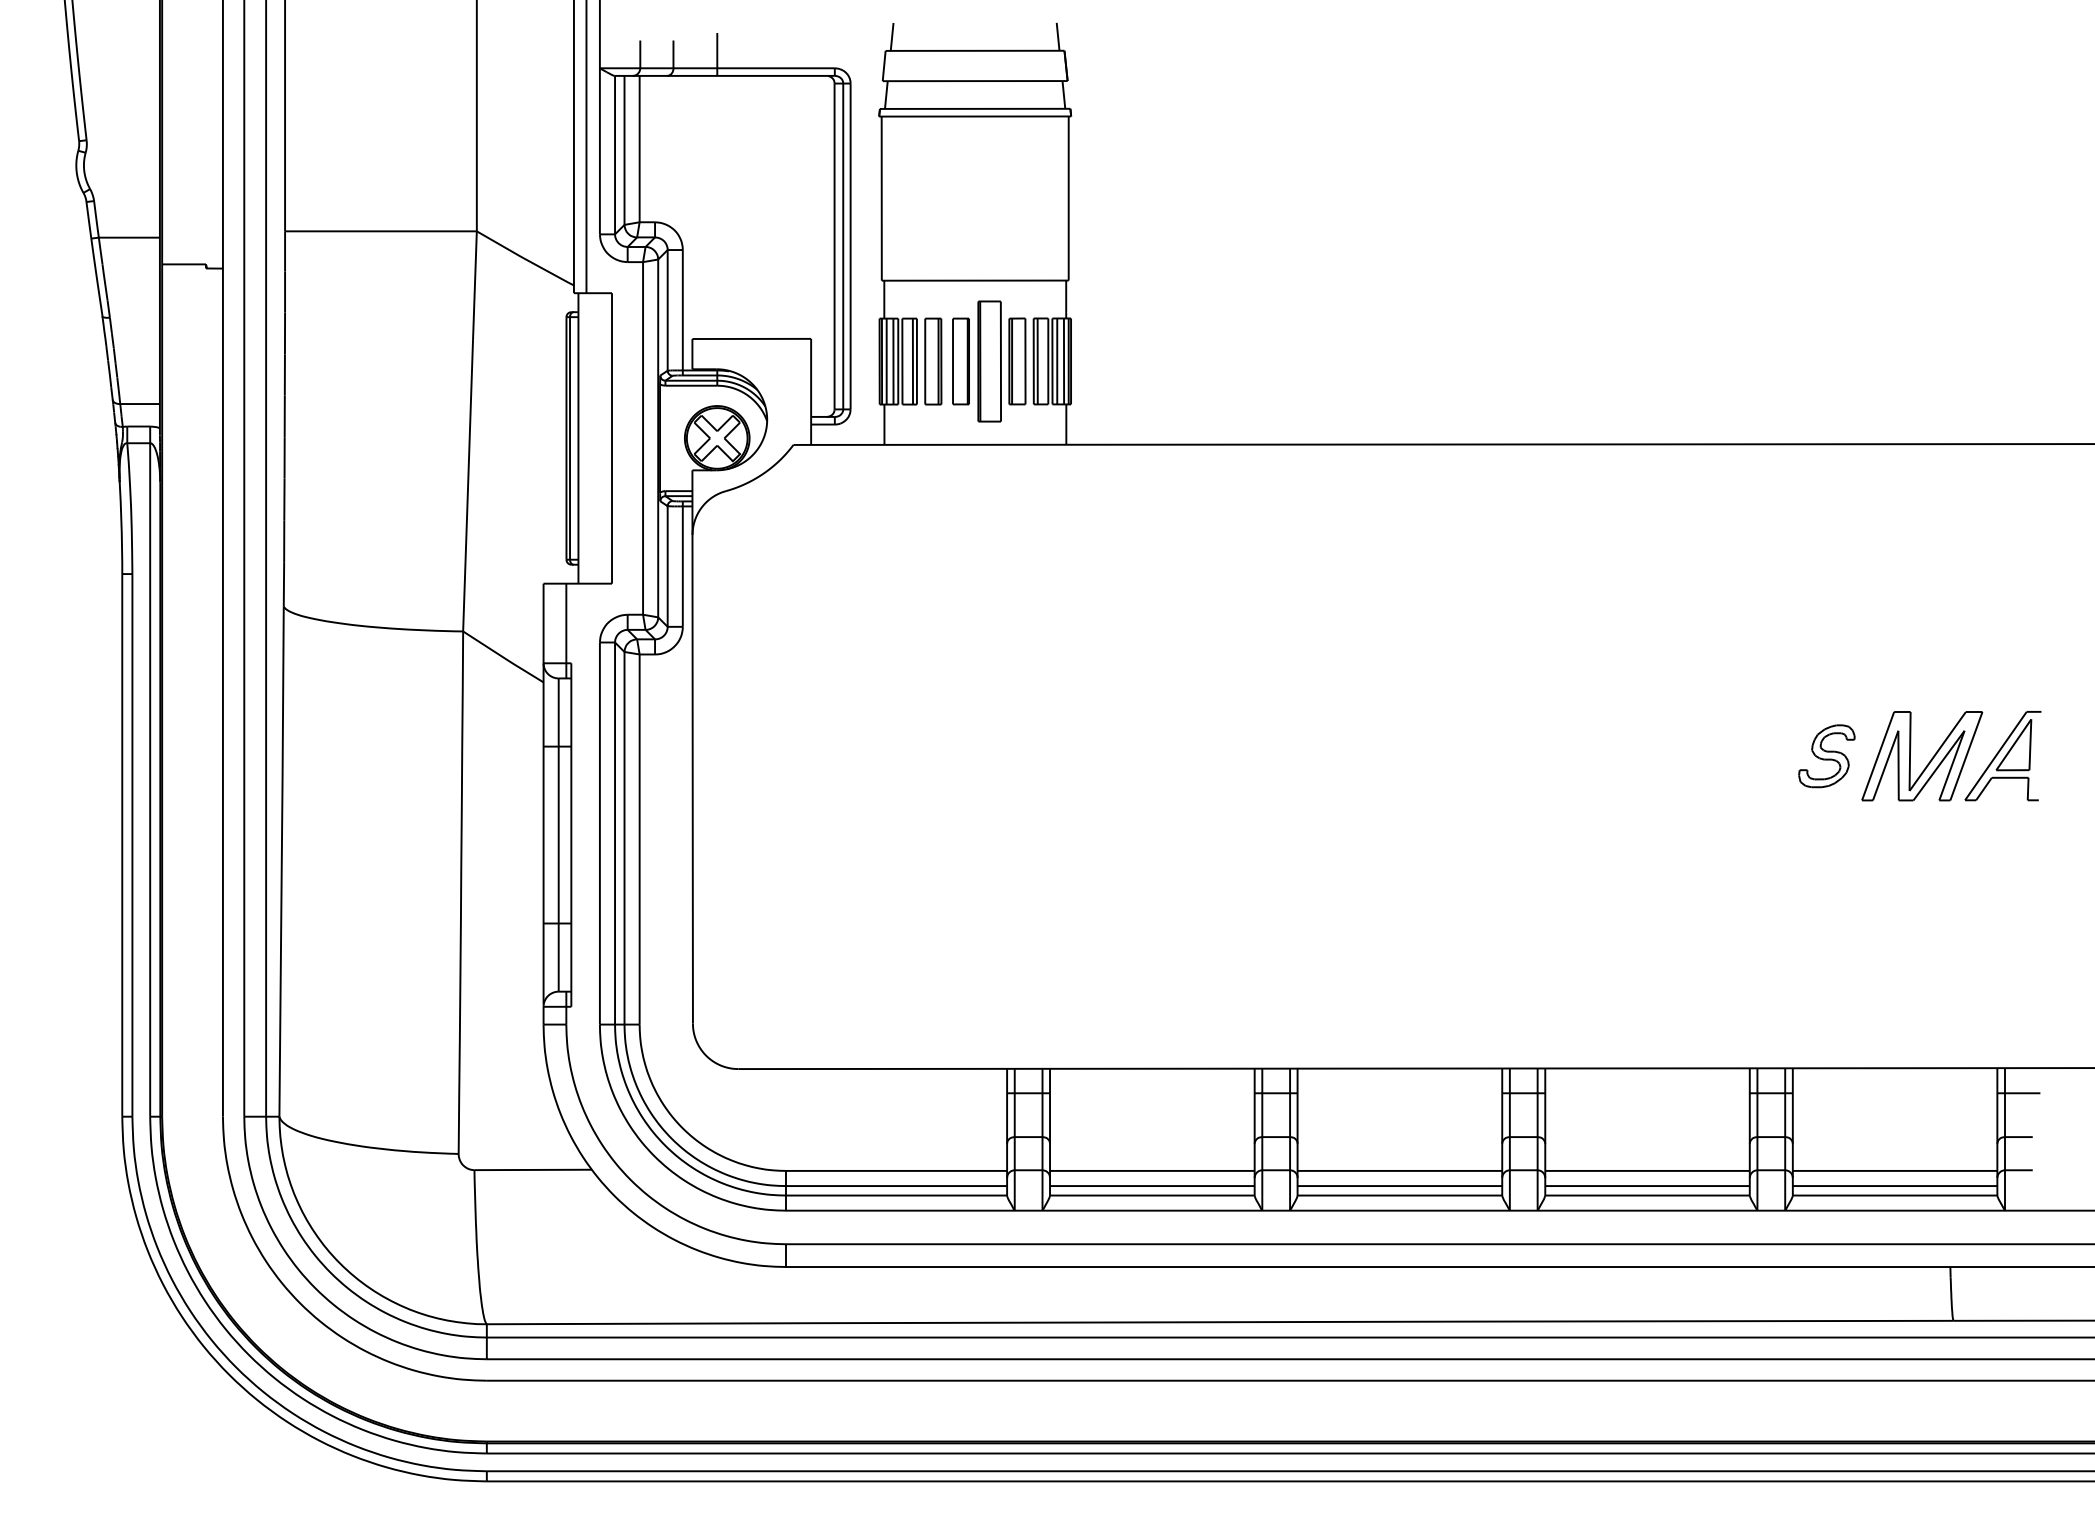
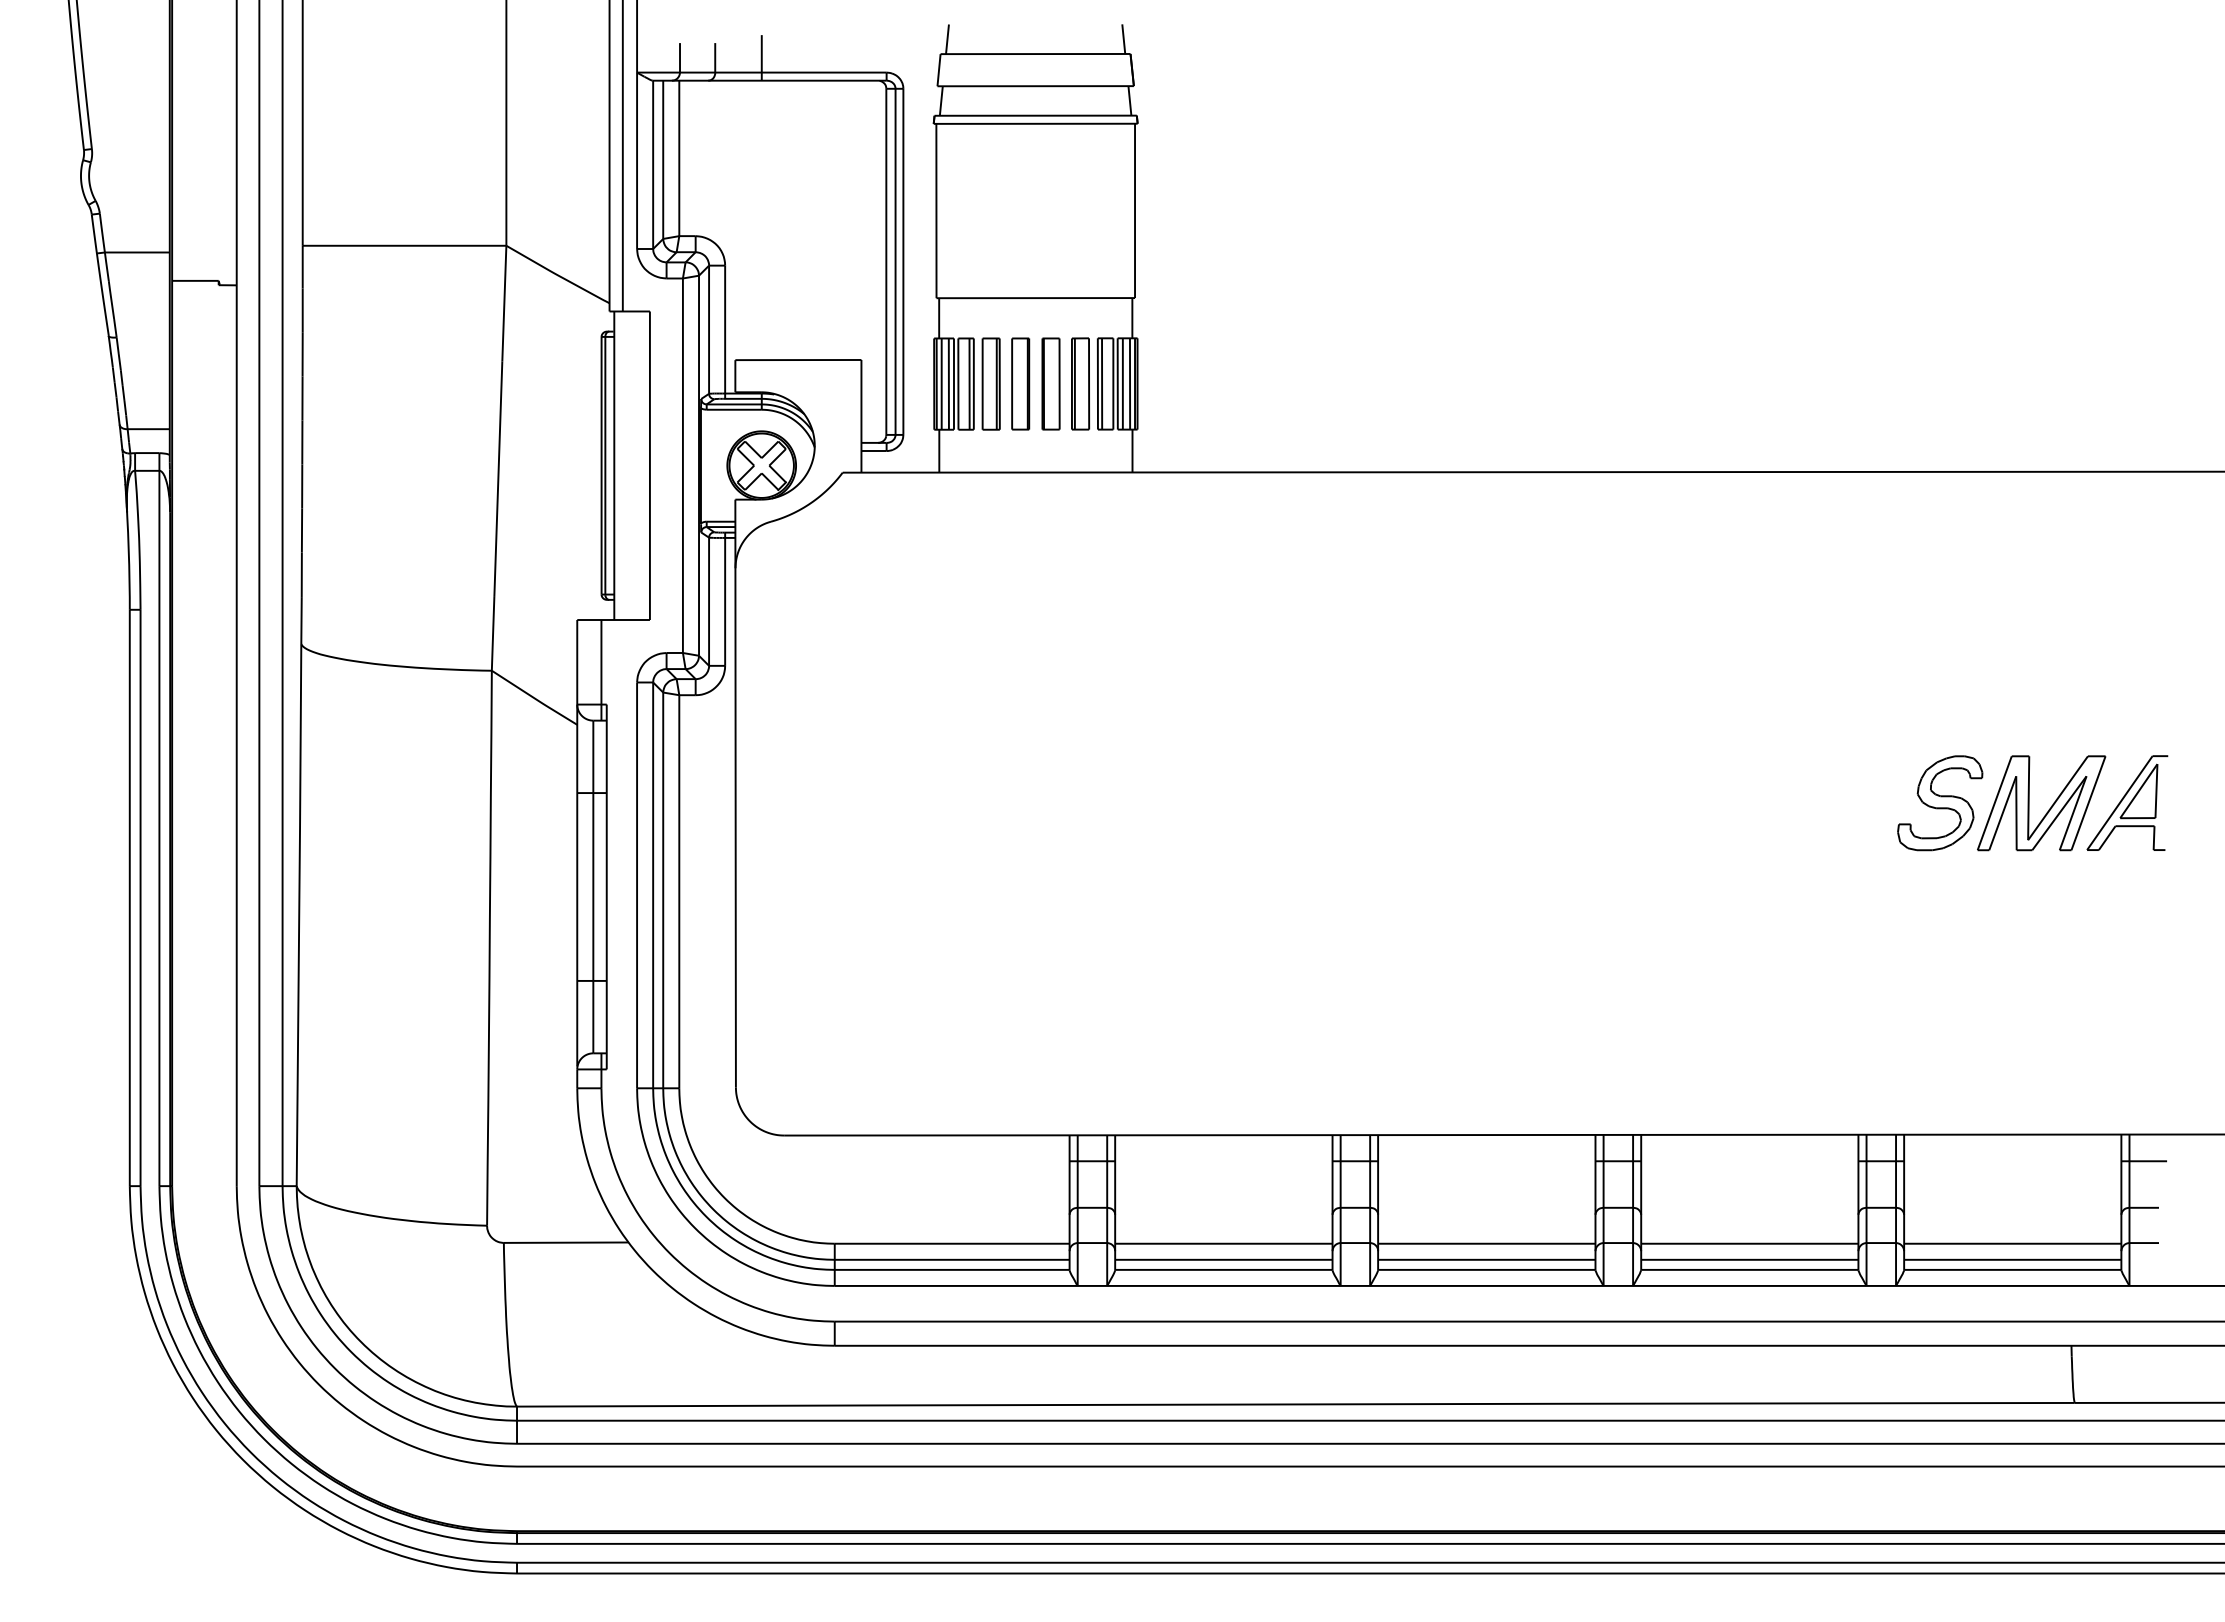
part: (989, 361) -> (1050, 383), size x0.71
part: (1827, 756) -> (1940, 803), size x1.43

